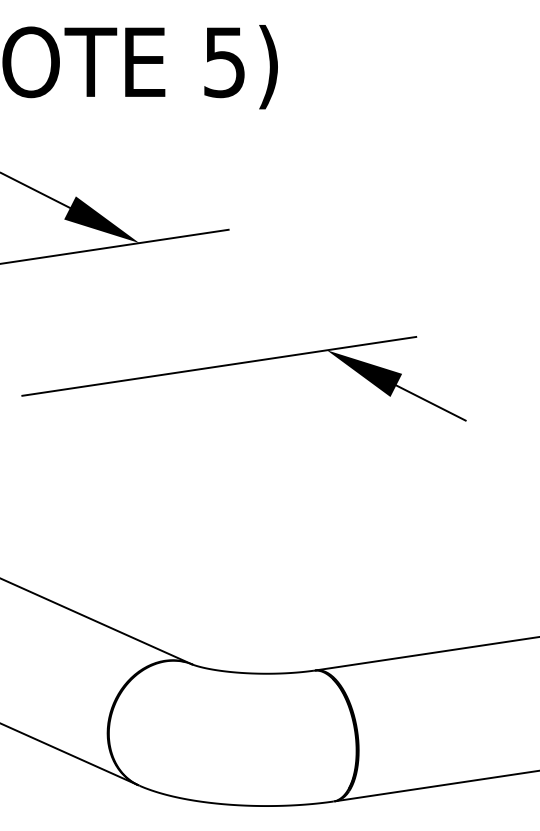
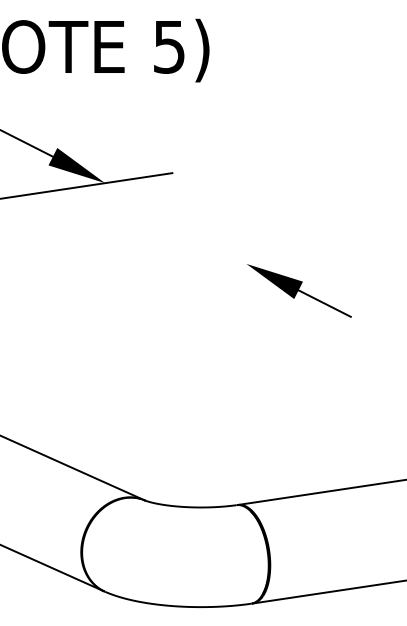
line: (219, 365) -> (165, 275), removed

